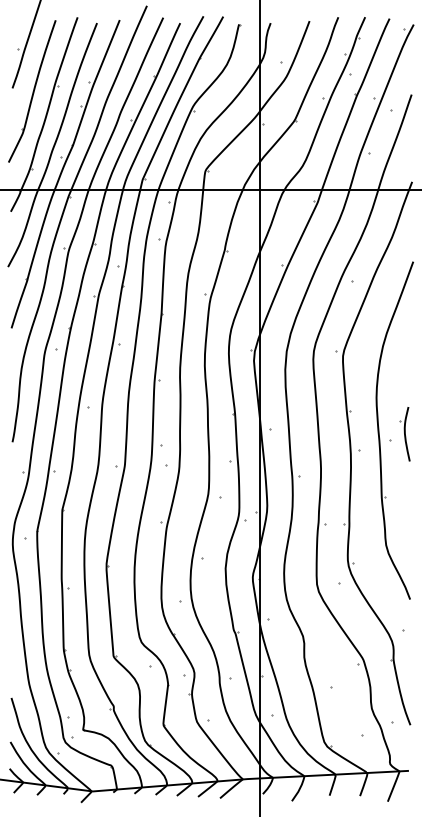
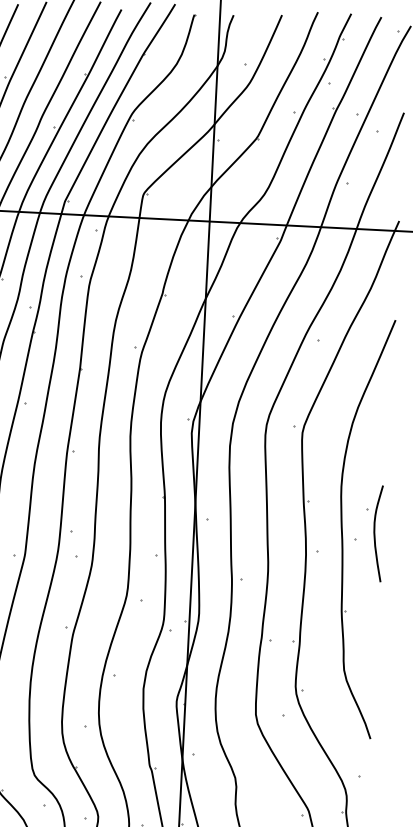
part: (404, 434) -> (373, 533), size x1.43

